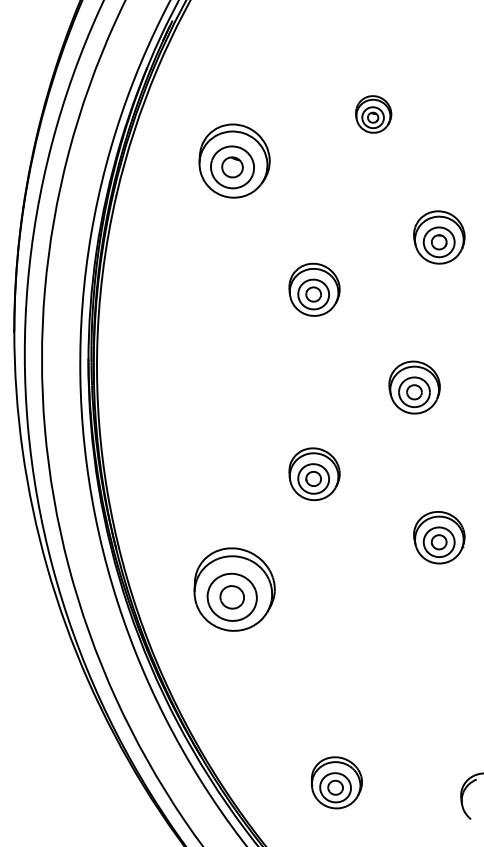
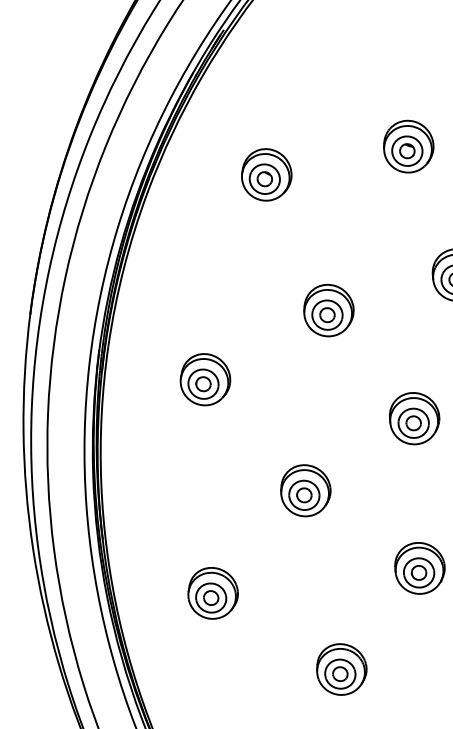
part: (373, 114) -> (408, 146), size x1.43
part: (234, 161) -> (266, 175), size x0.71
part: (199, 375) -> (205, 379), added
part: (234, 589) -> (213, 593), size x0.62
part: (373, 649) -> (341, 669), added

